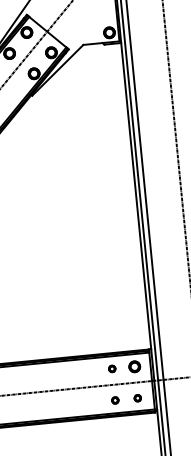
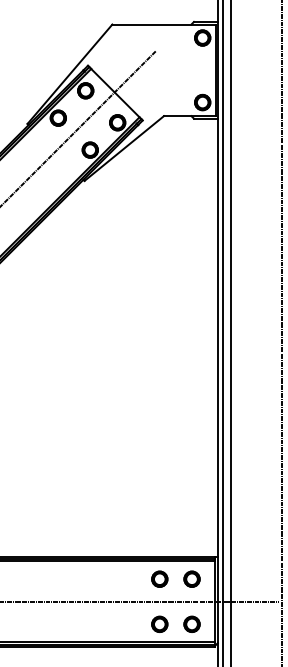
part: (111, 368) -> (159, 578), size x1.67
part: (137, 397) -> (191, 623), size x1.67
part: (115, 399) -> (159, 623), size x1.67

